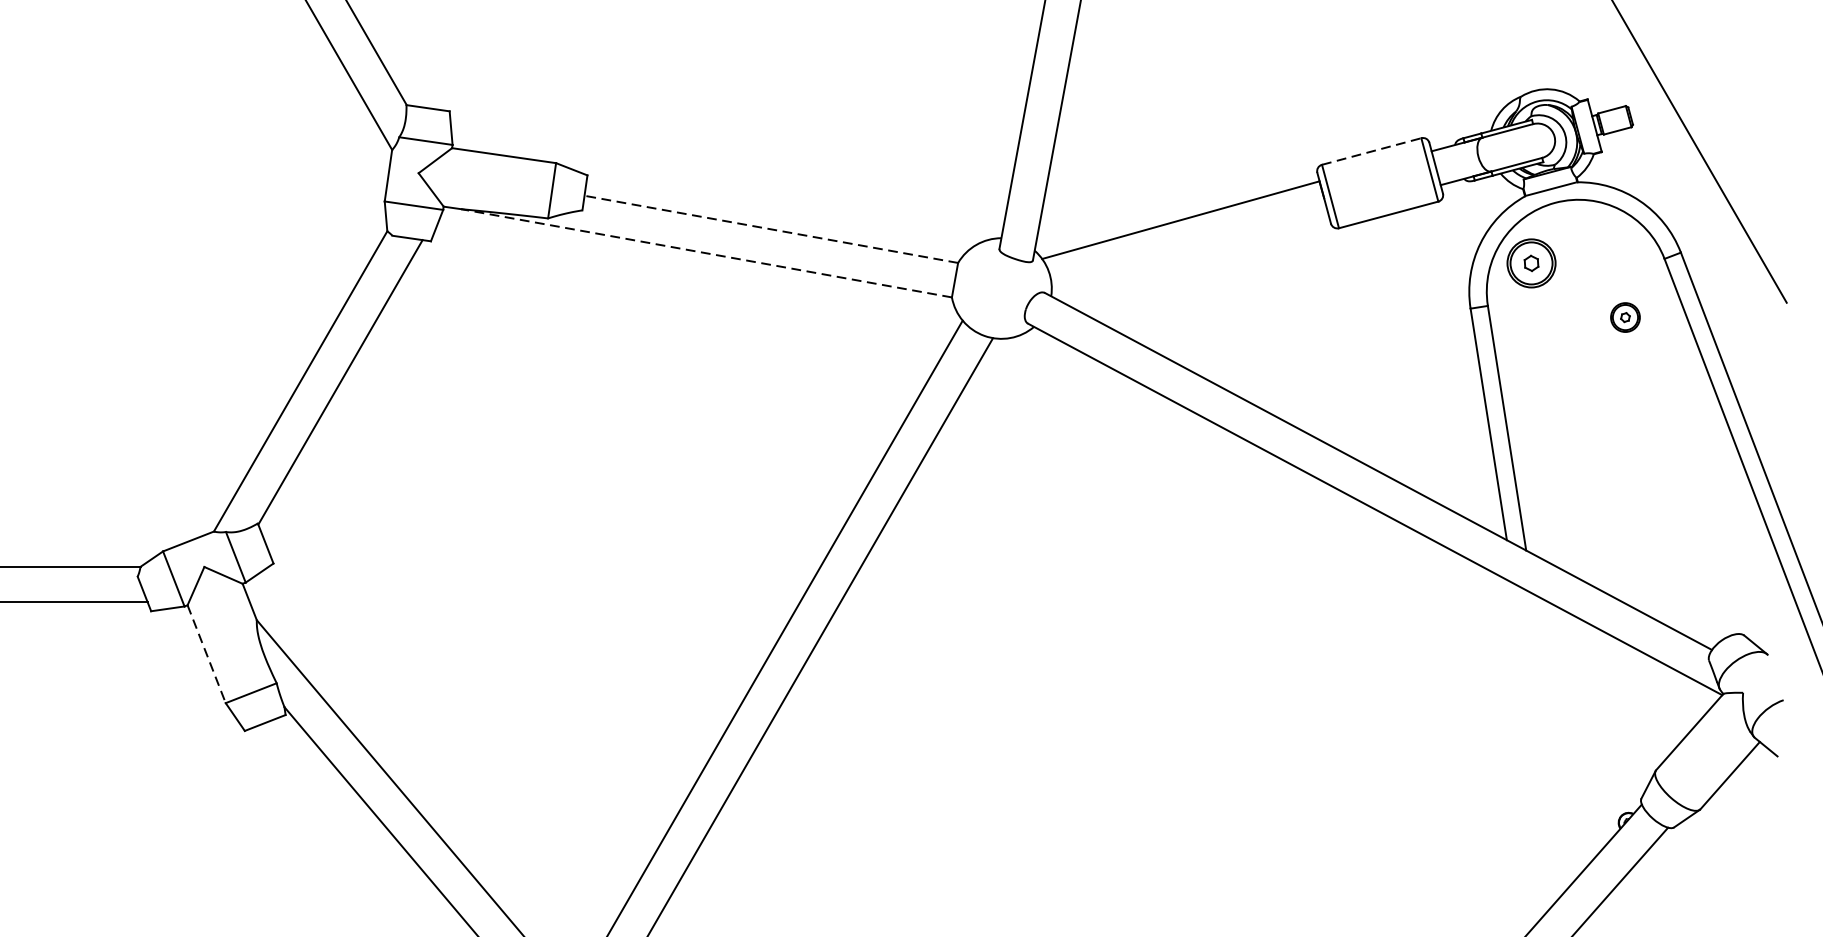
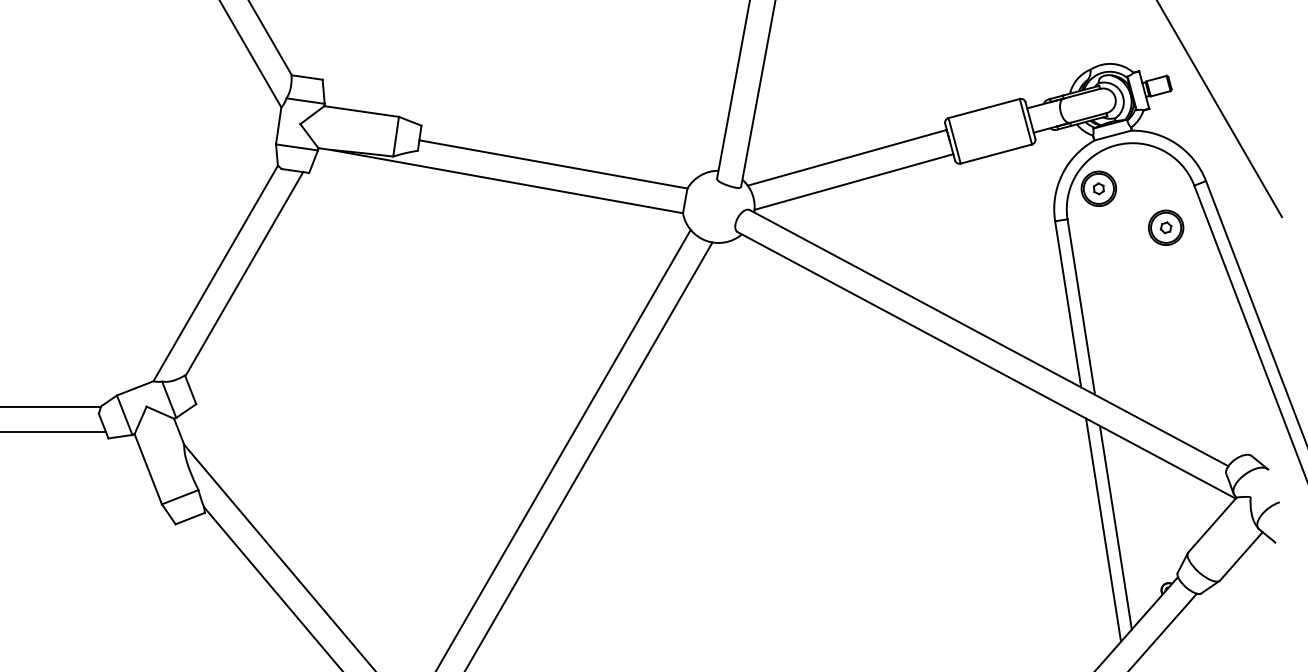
line: (1372, 151) -> (984, 108), dashed -> solid
line: (770, 229) -> (552, 164), dashed -> solid
line: (705, 253) -> (506, 181), dashed -> solid
line: (1189, 253) -> (853, 181), added
part: (1625, 317) -> (1166, 227), size x1.67
line: (206, 654) -> (148, 469), dashed -> solid
line: (1554, 735) -> (1115, 527), added
line: (1537, 738) -> (1103, 529), added

